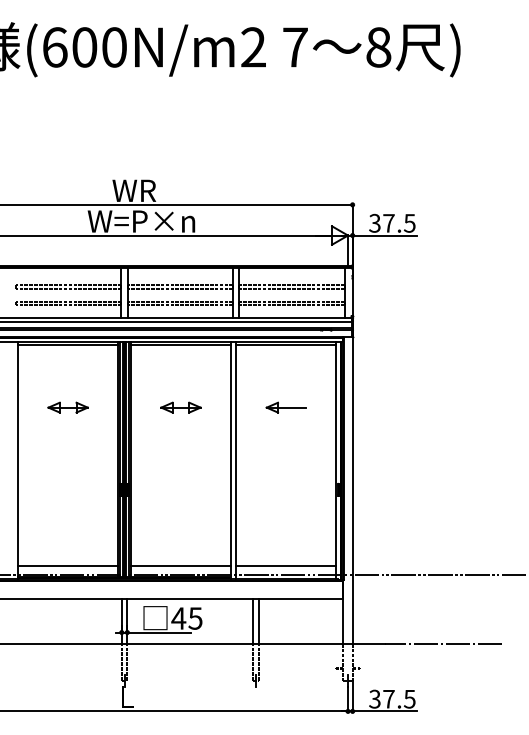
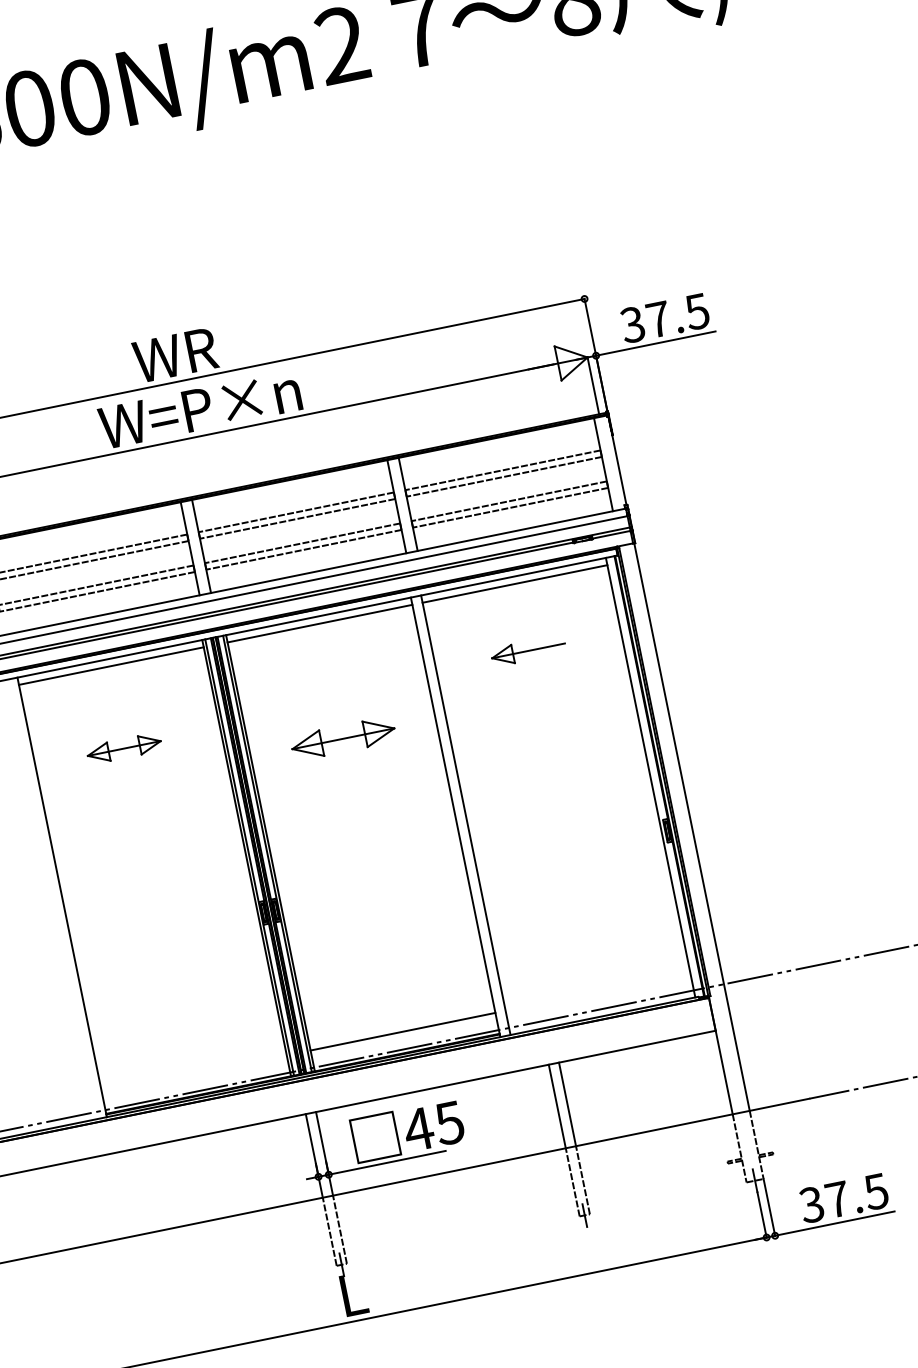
part: (67, 407) -> (123, 748), moved
part: (180, 407) -> (342, 738), size x1.4
part: (285, 407) -> (526, 650), moved
line: (68, 566) -> (195, 1074), removed
line: (286, 566) -> (598, 992), removed

